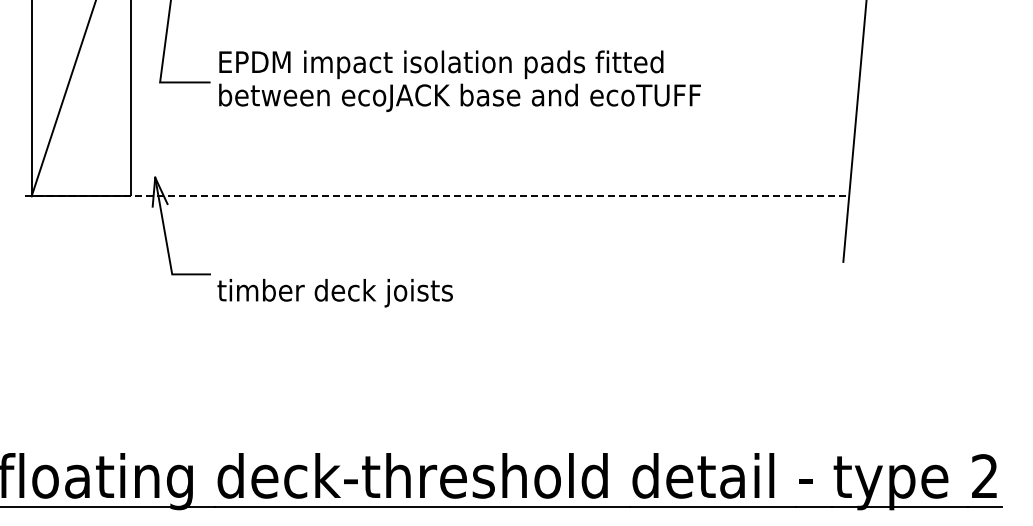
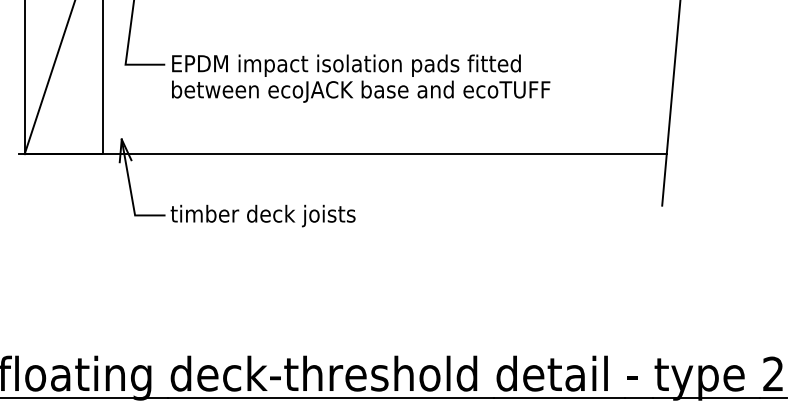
text: (459, 81) -> (360, 78), moved
line: (437, 196) -> (343, 154), dashed -> solid
text: (334, 293) -> (262, 216), moved

